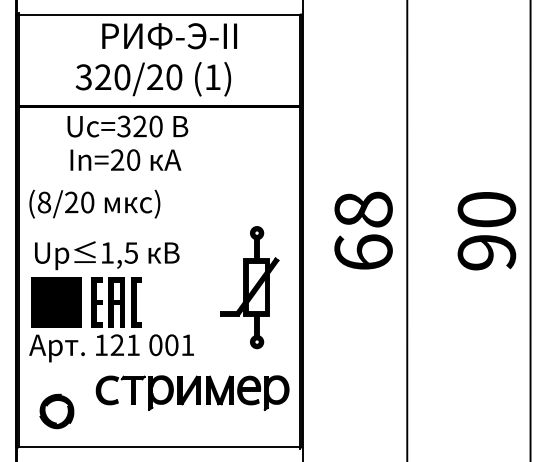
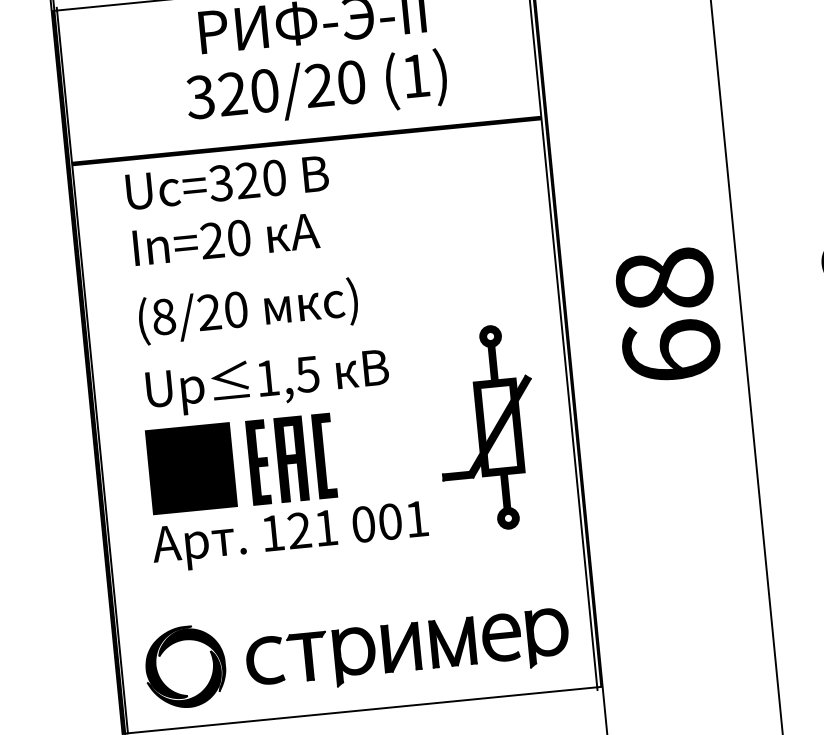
text: (153, 79) -> (317, 89), moved
text: (127, 126) -> (226, 182), moved
text: (125, 159) -> (225, 238), moved
text: (94, 203) -> (247, 310), moved
text: (111, 301) -> (282, 458), moved
part: (192, 392) -> (407, 650), moved
part: (56, 411) -> (184, 667), size x1.43

